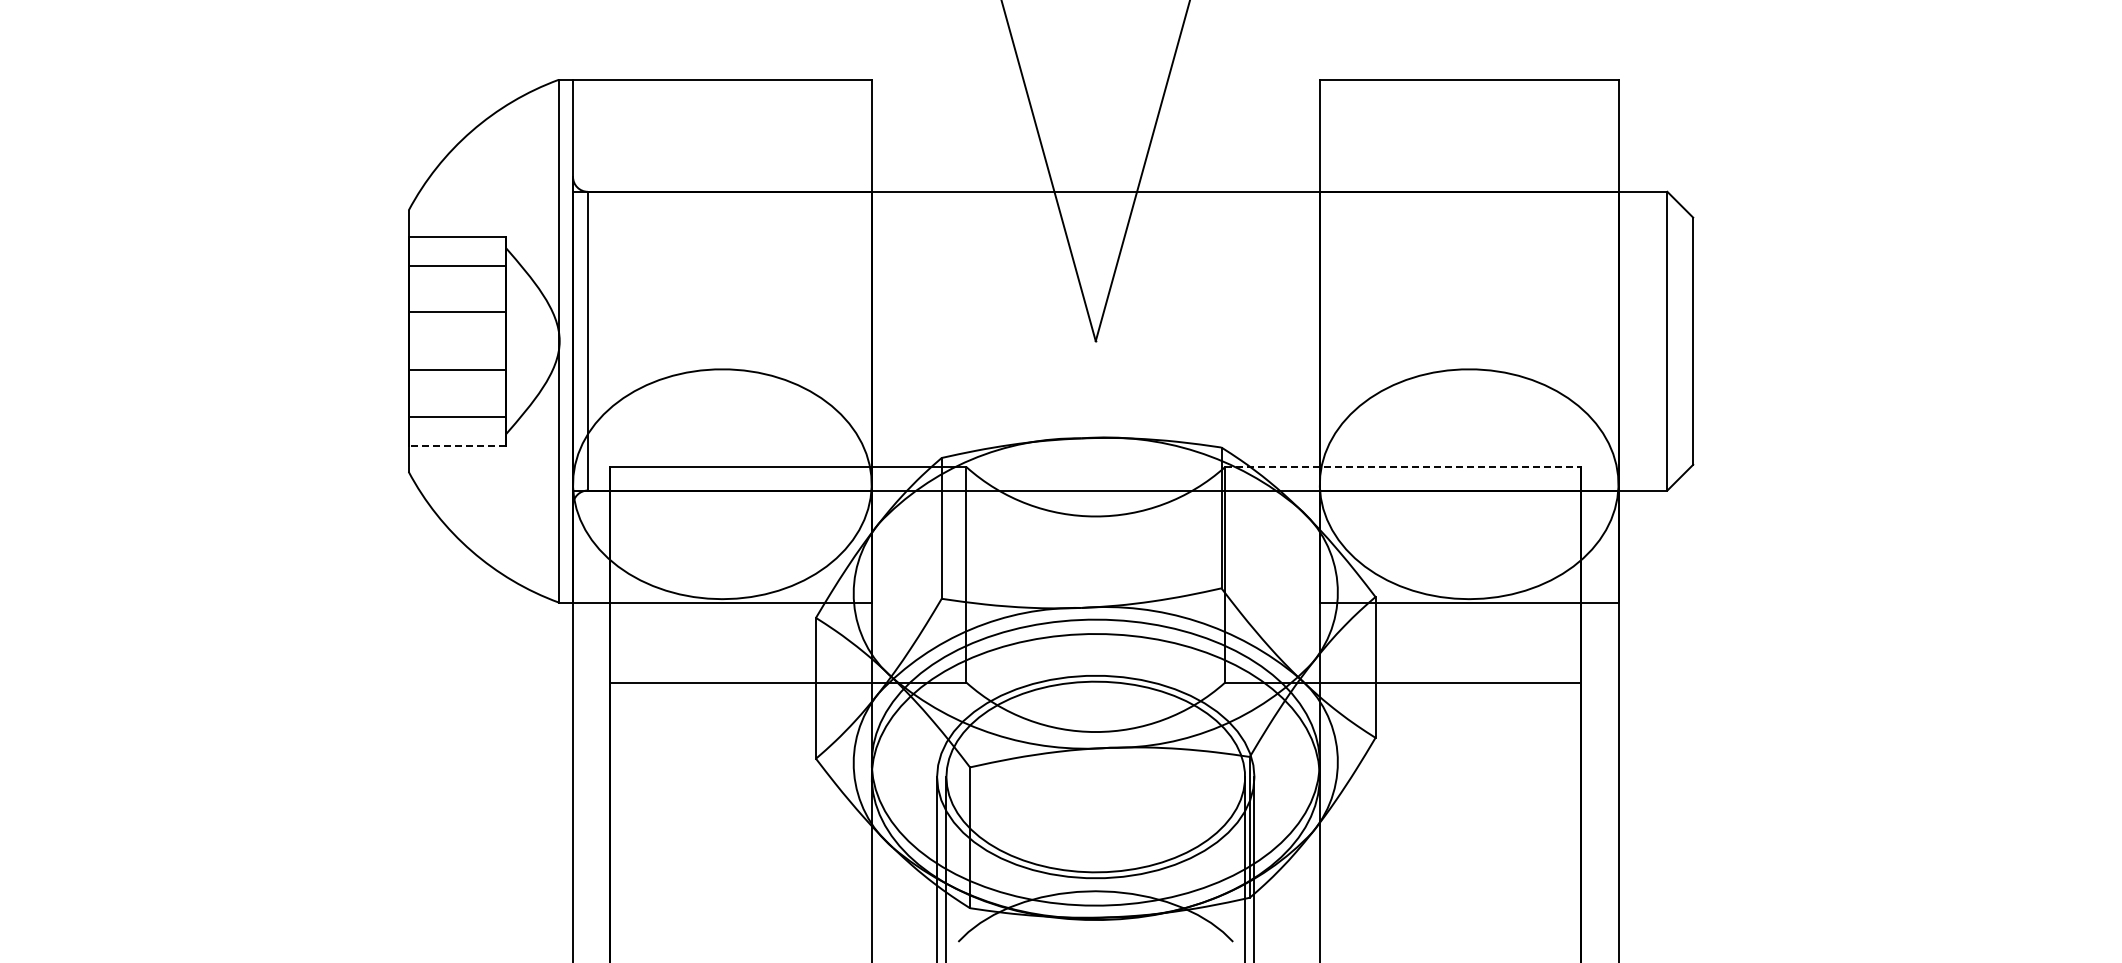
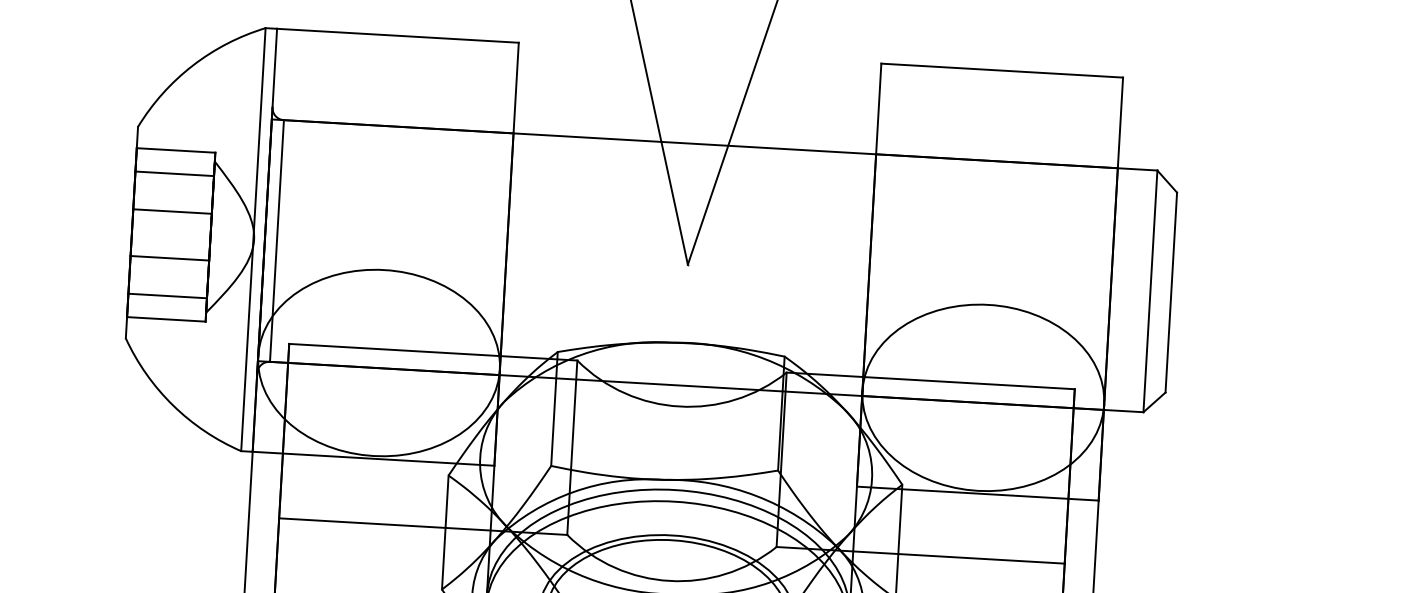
line: (457, 445) -> (166, 319), dashed -> solid
line: (1403, 467) -> (930, 381), dashed -> solid

